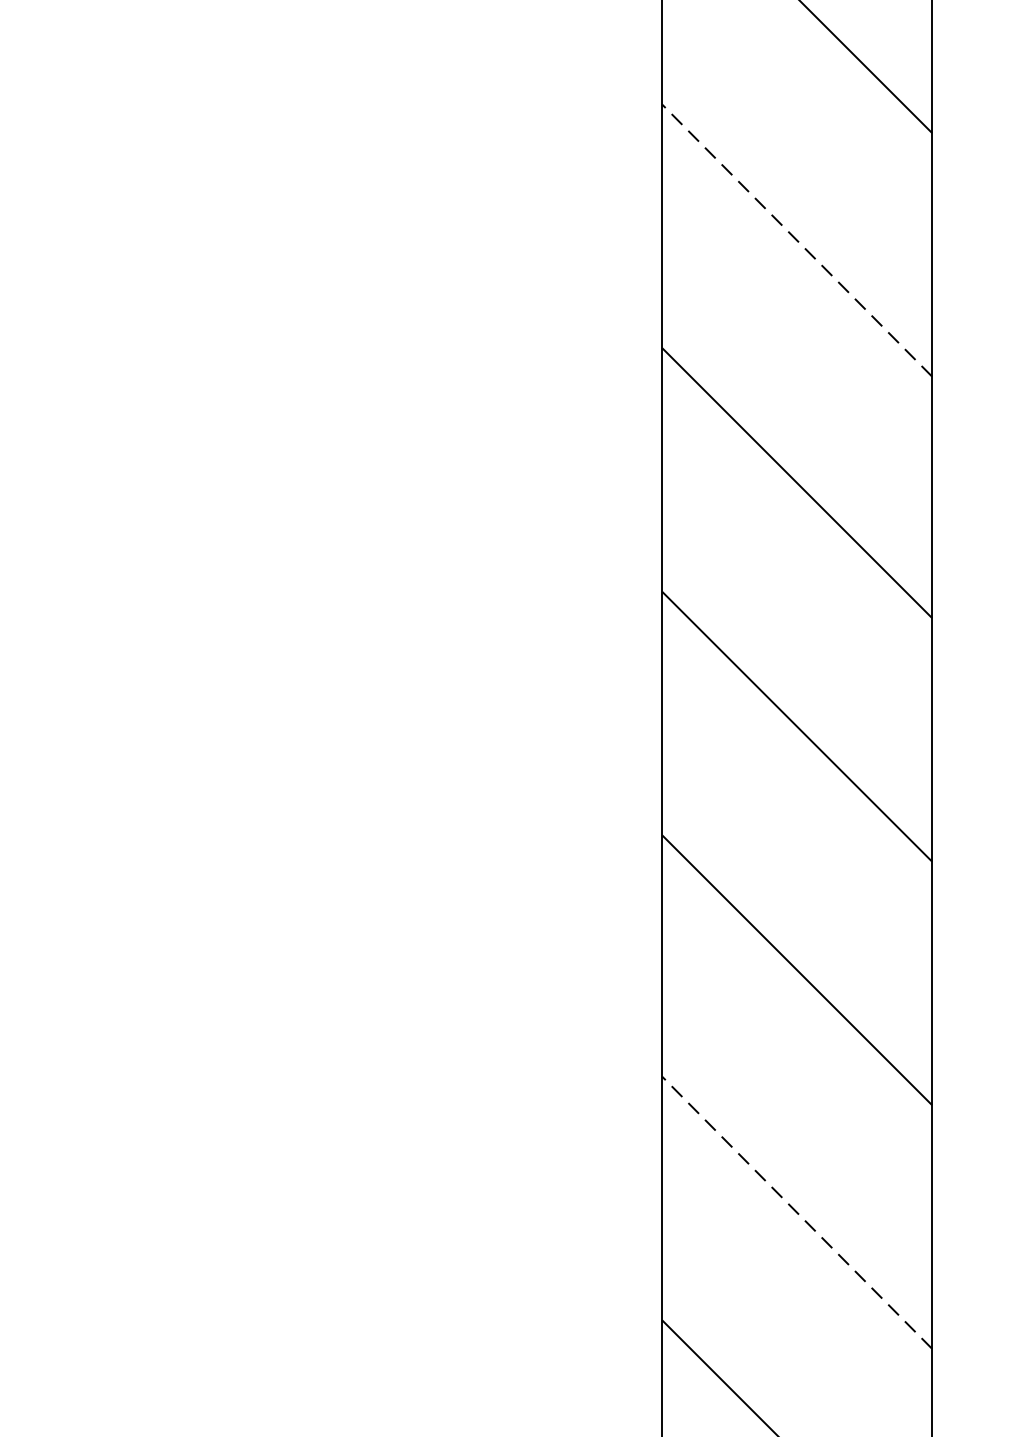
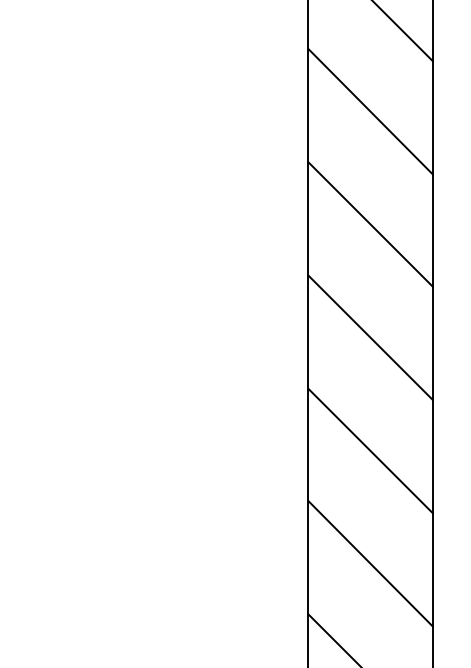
line: (796, 240) -> (370, 111), dashed -> solid
line: (796, 1212) -> (370, 563), dashed -> solid

